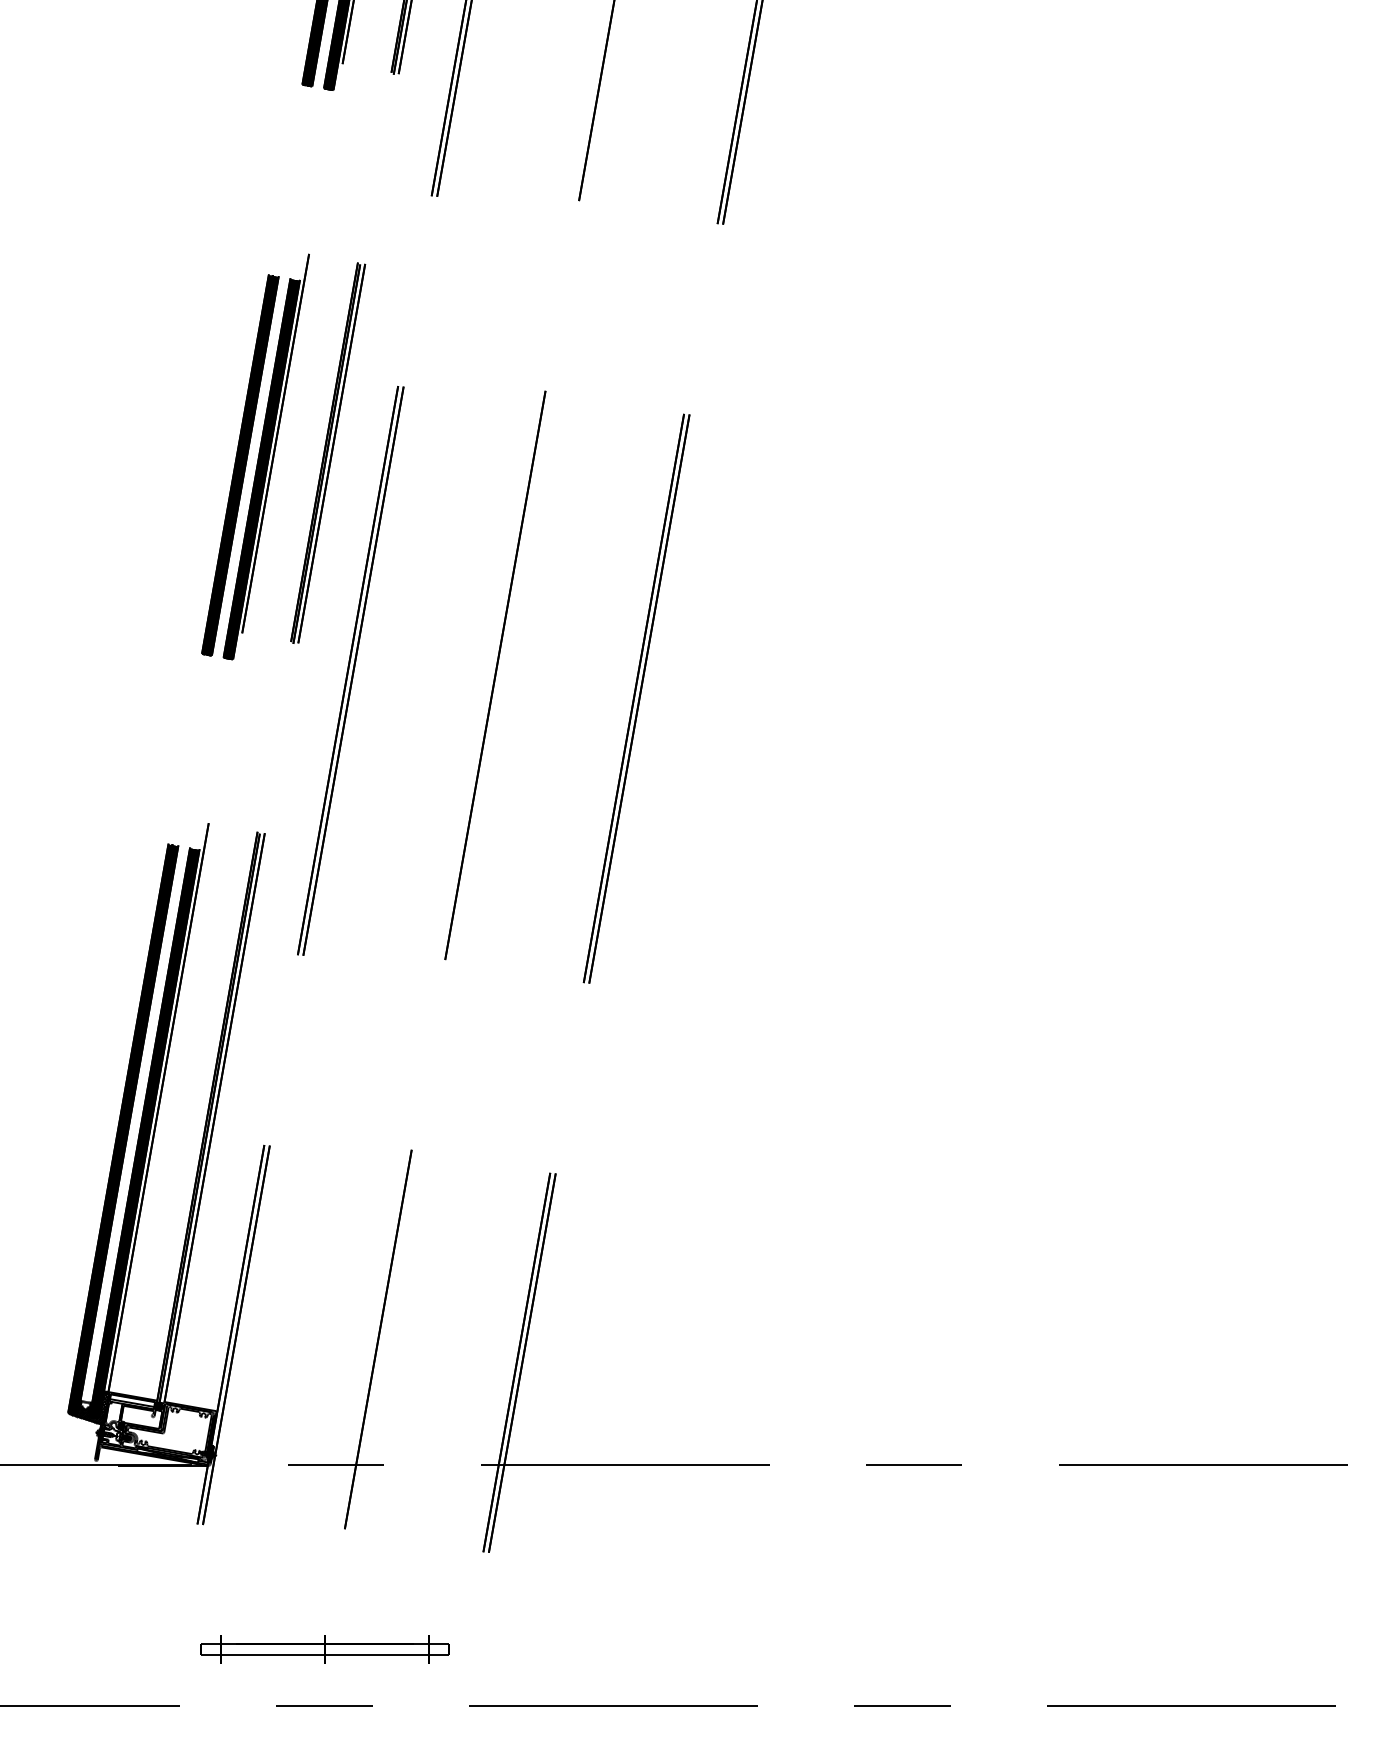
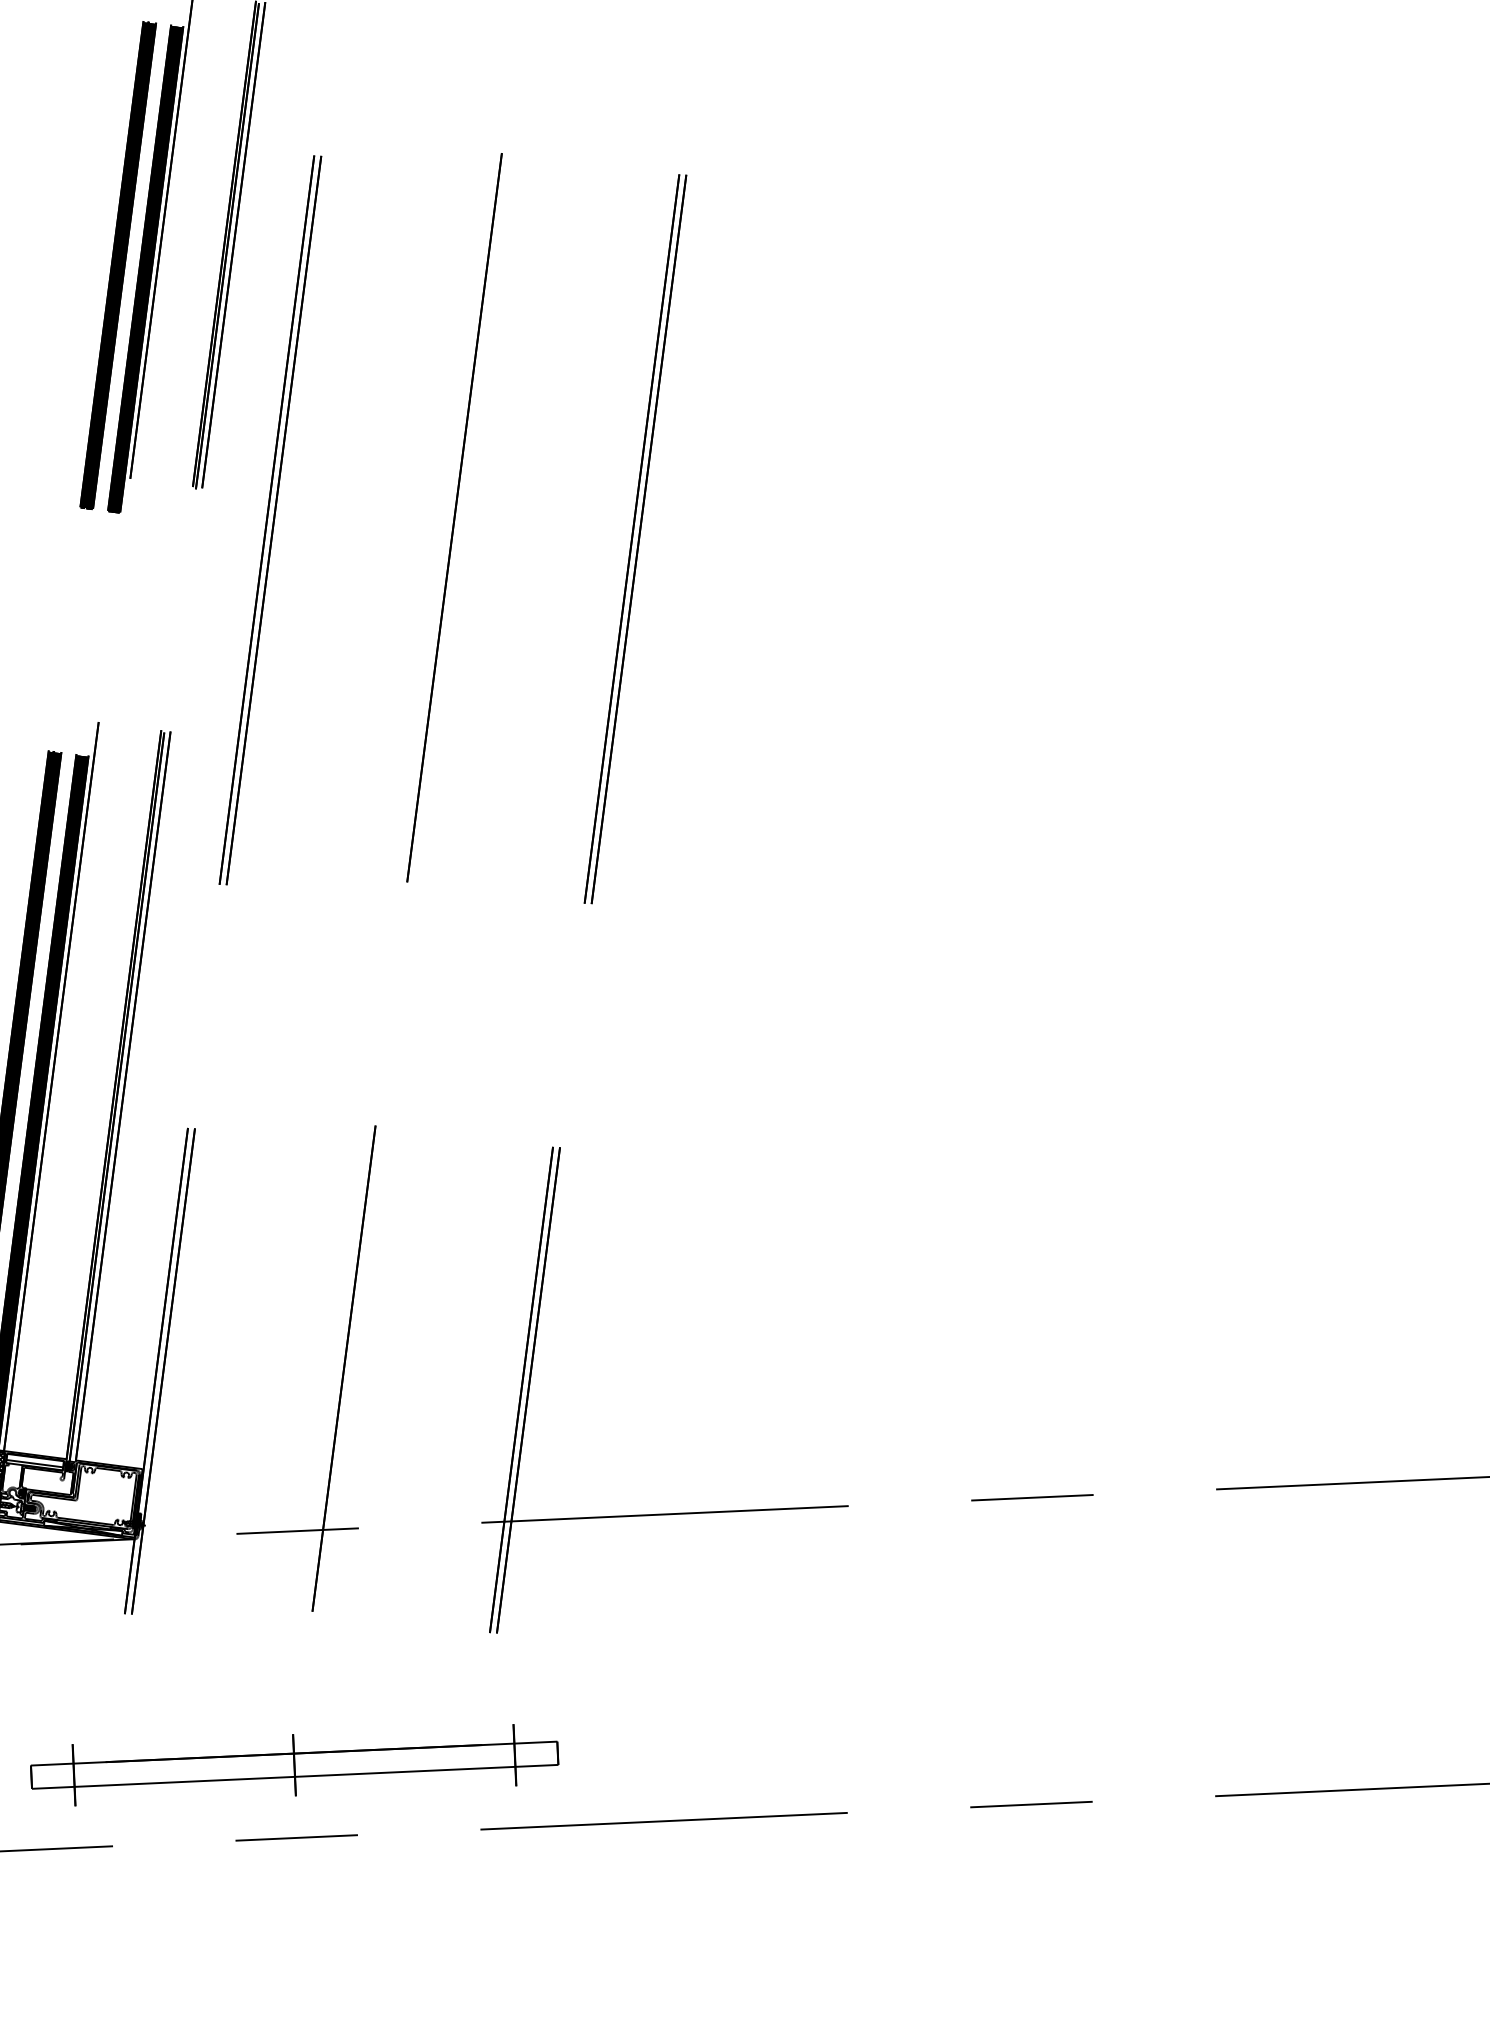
part: (324, 1649) -> (293, 1765), size x1.67

